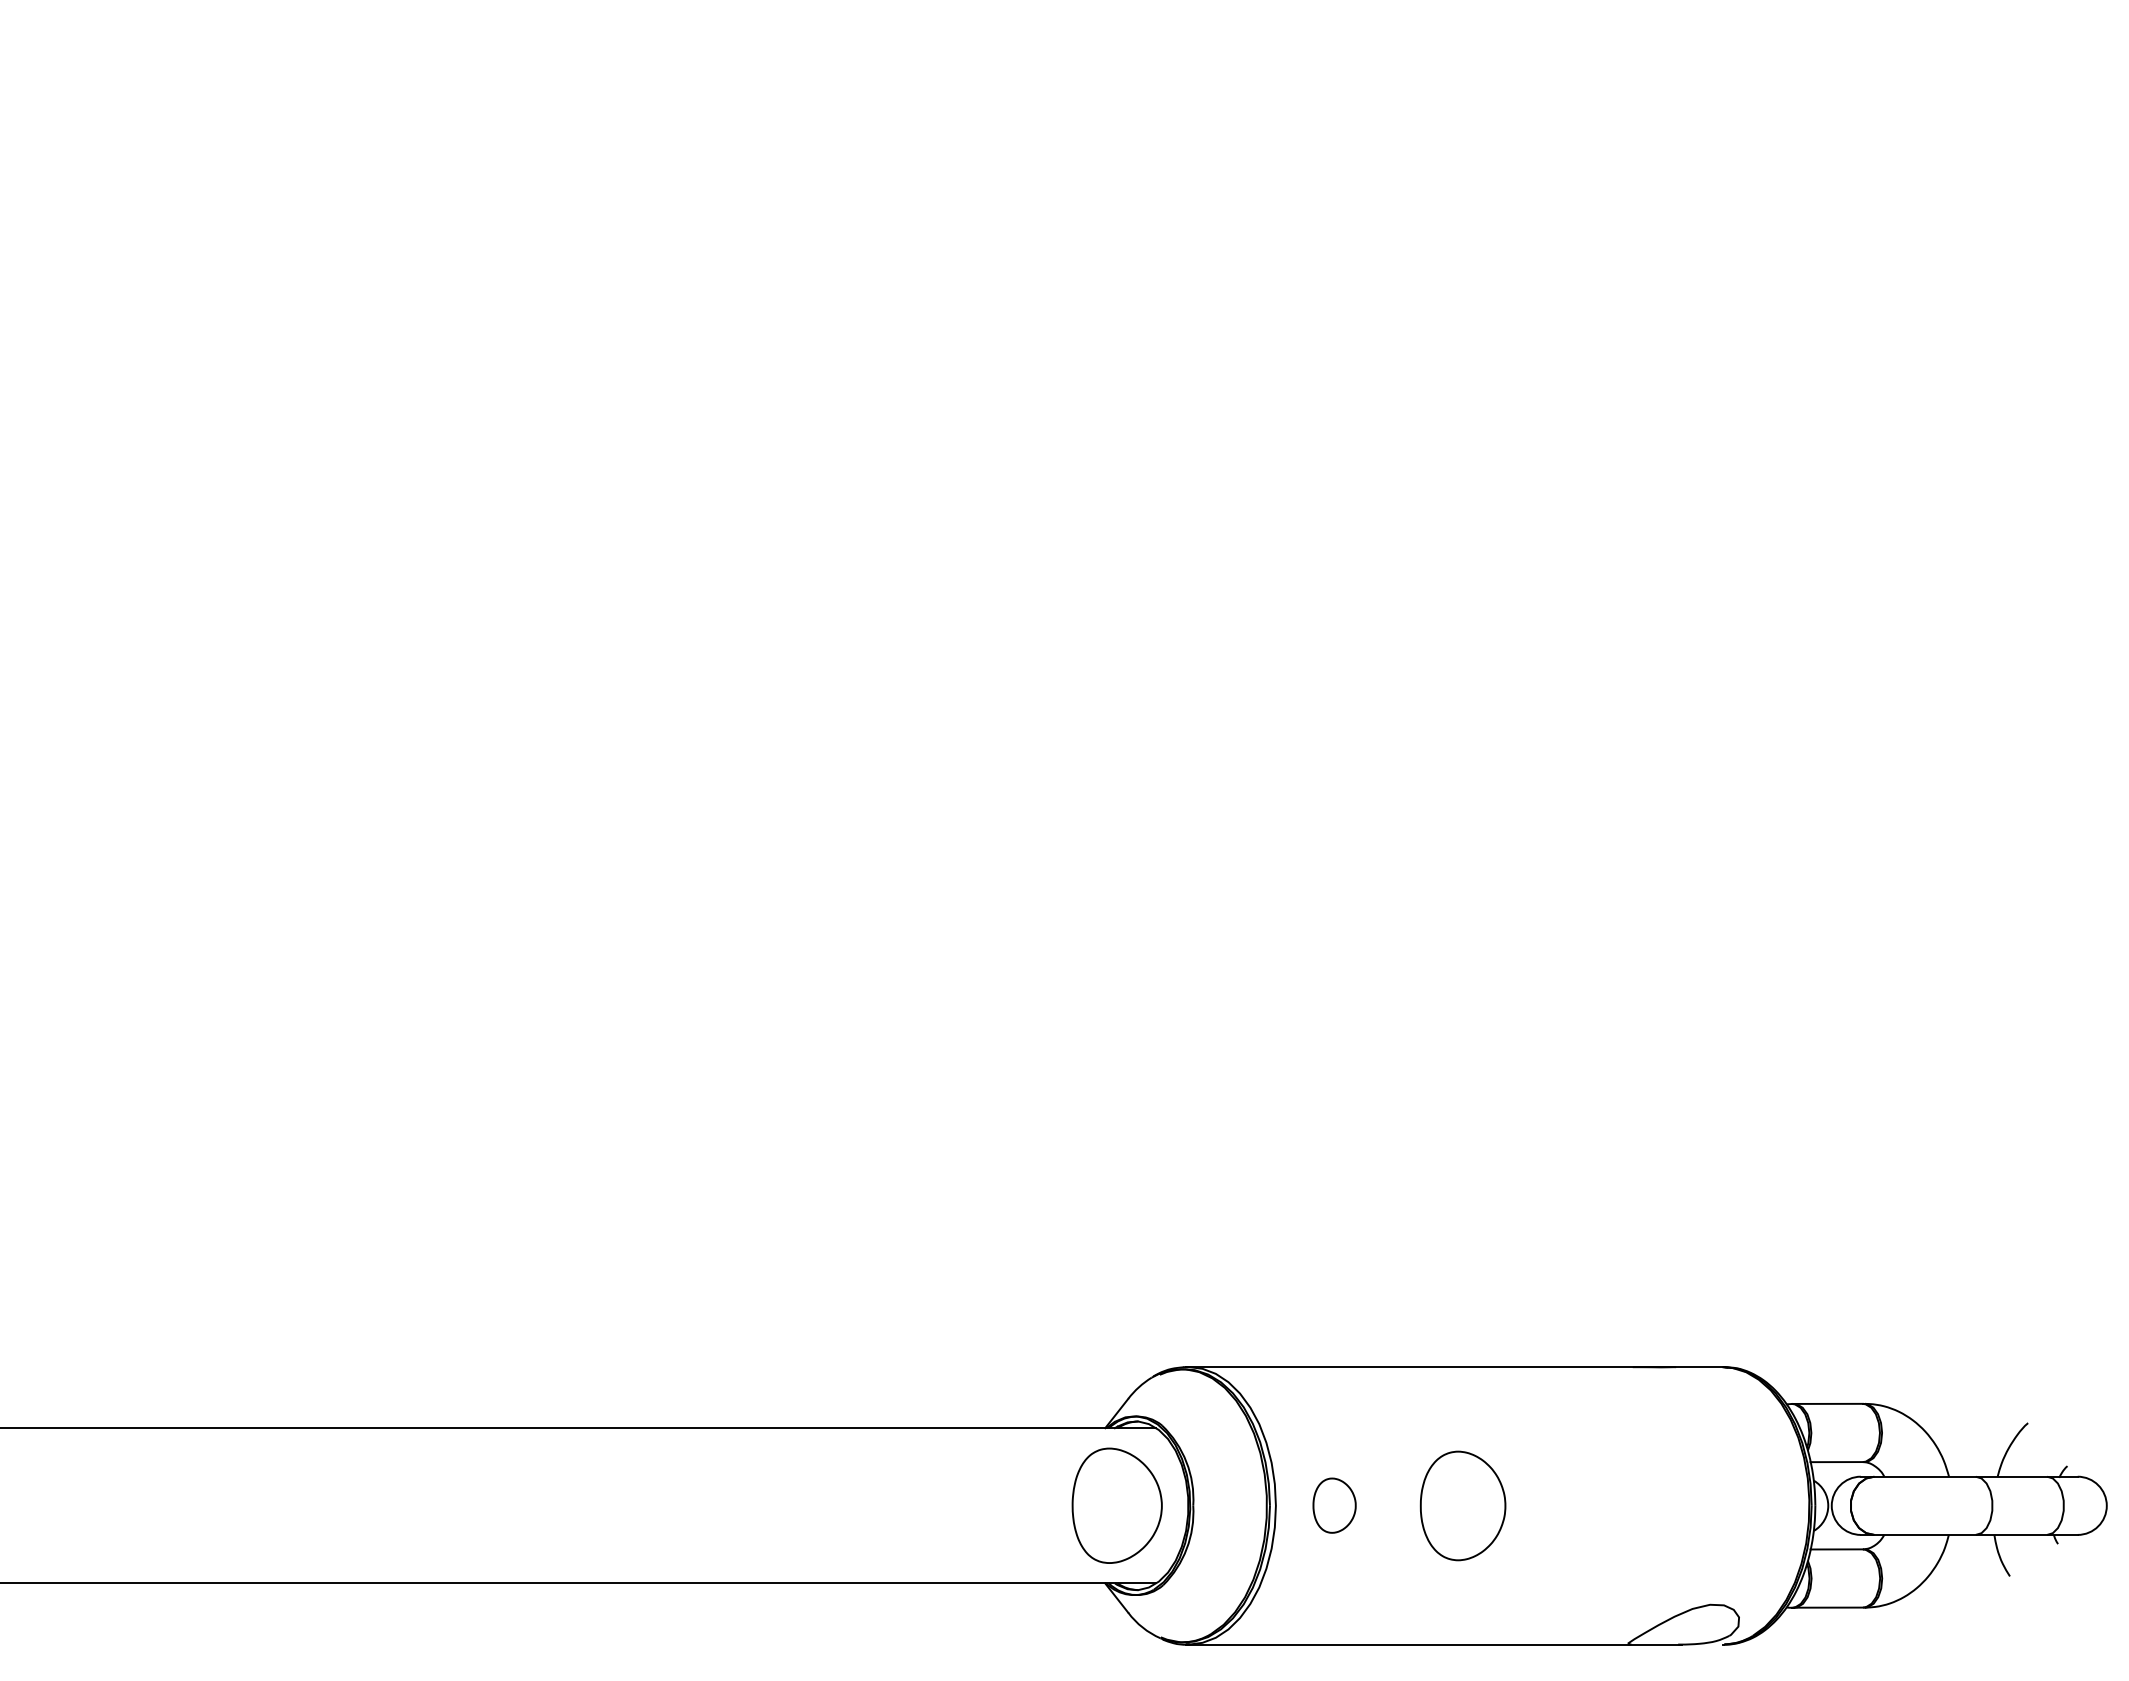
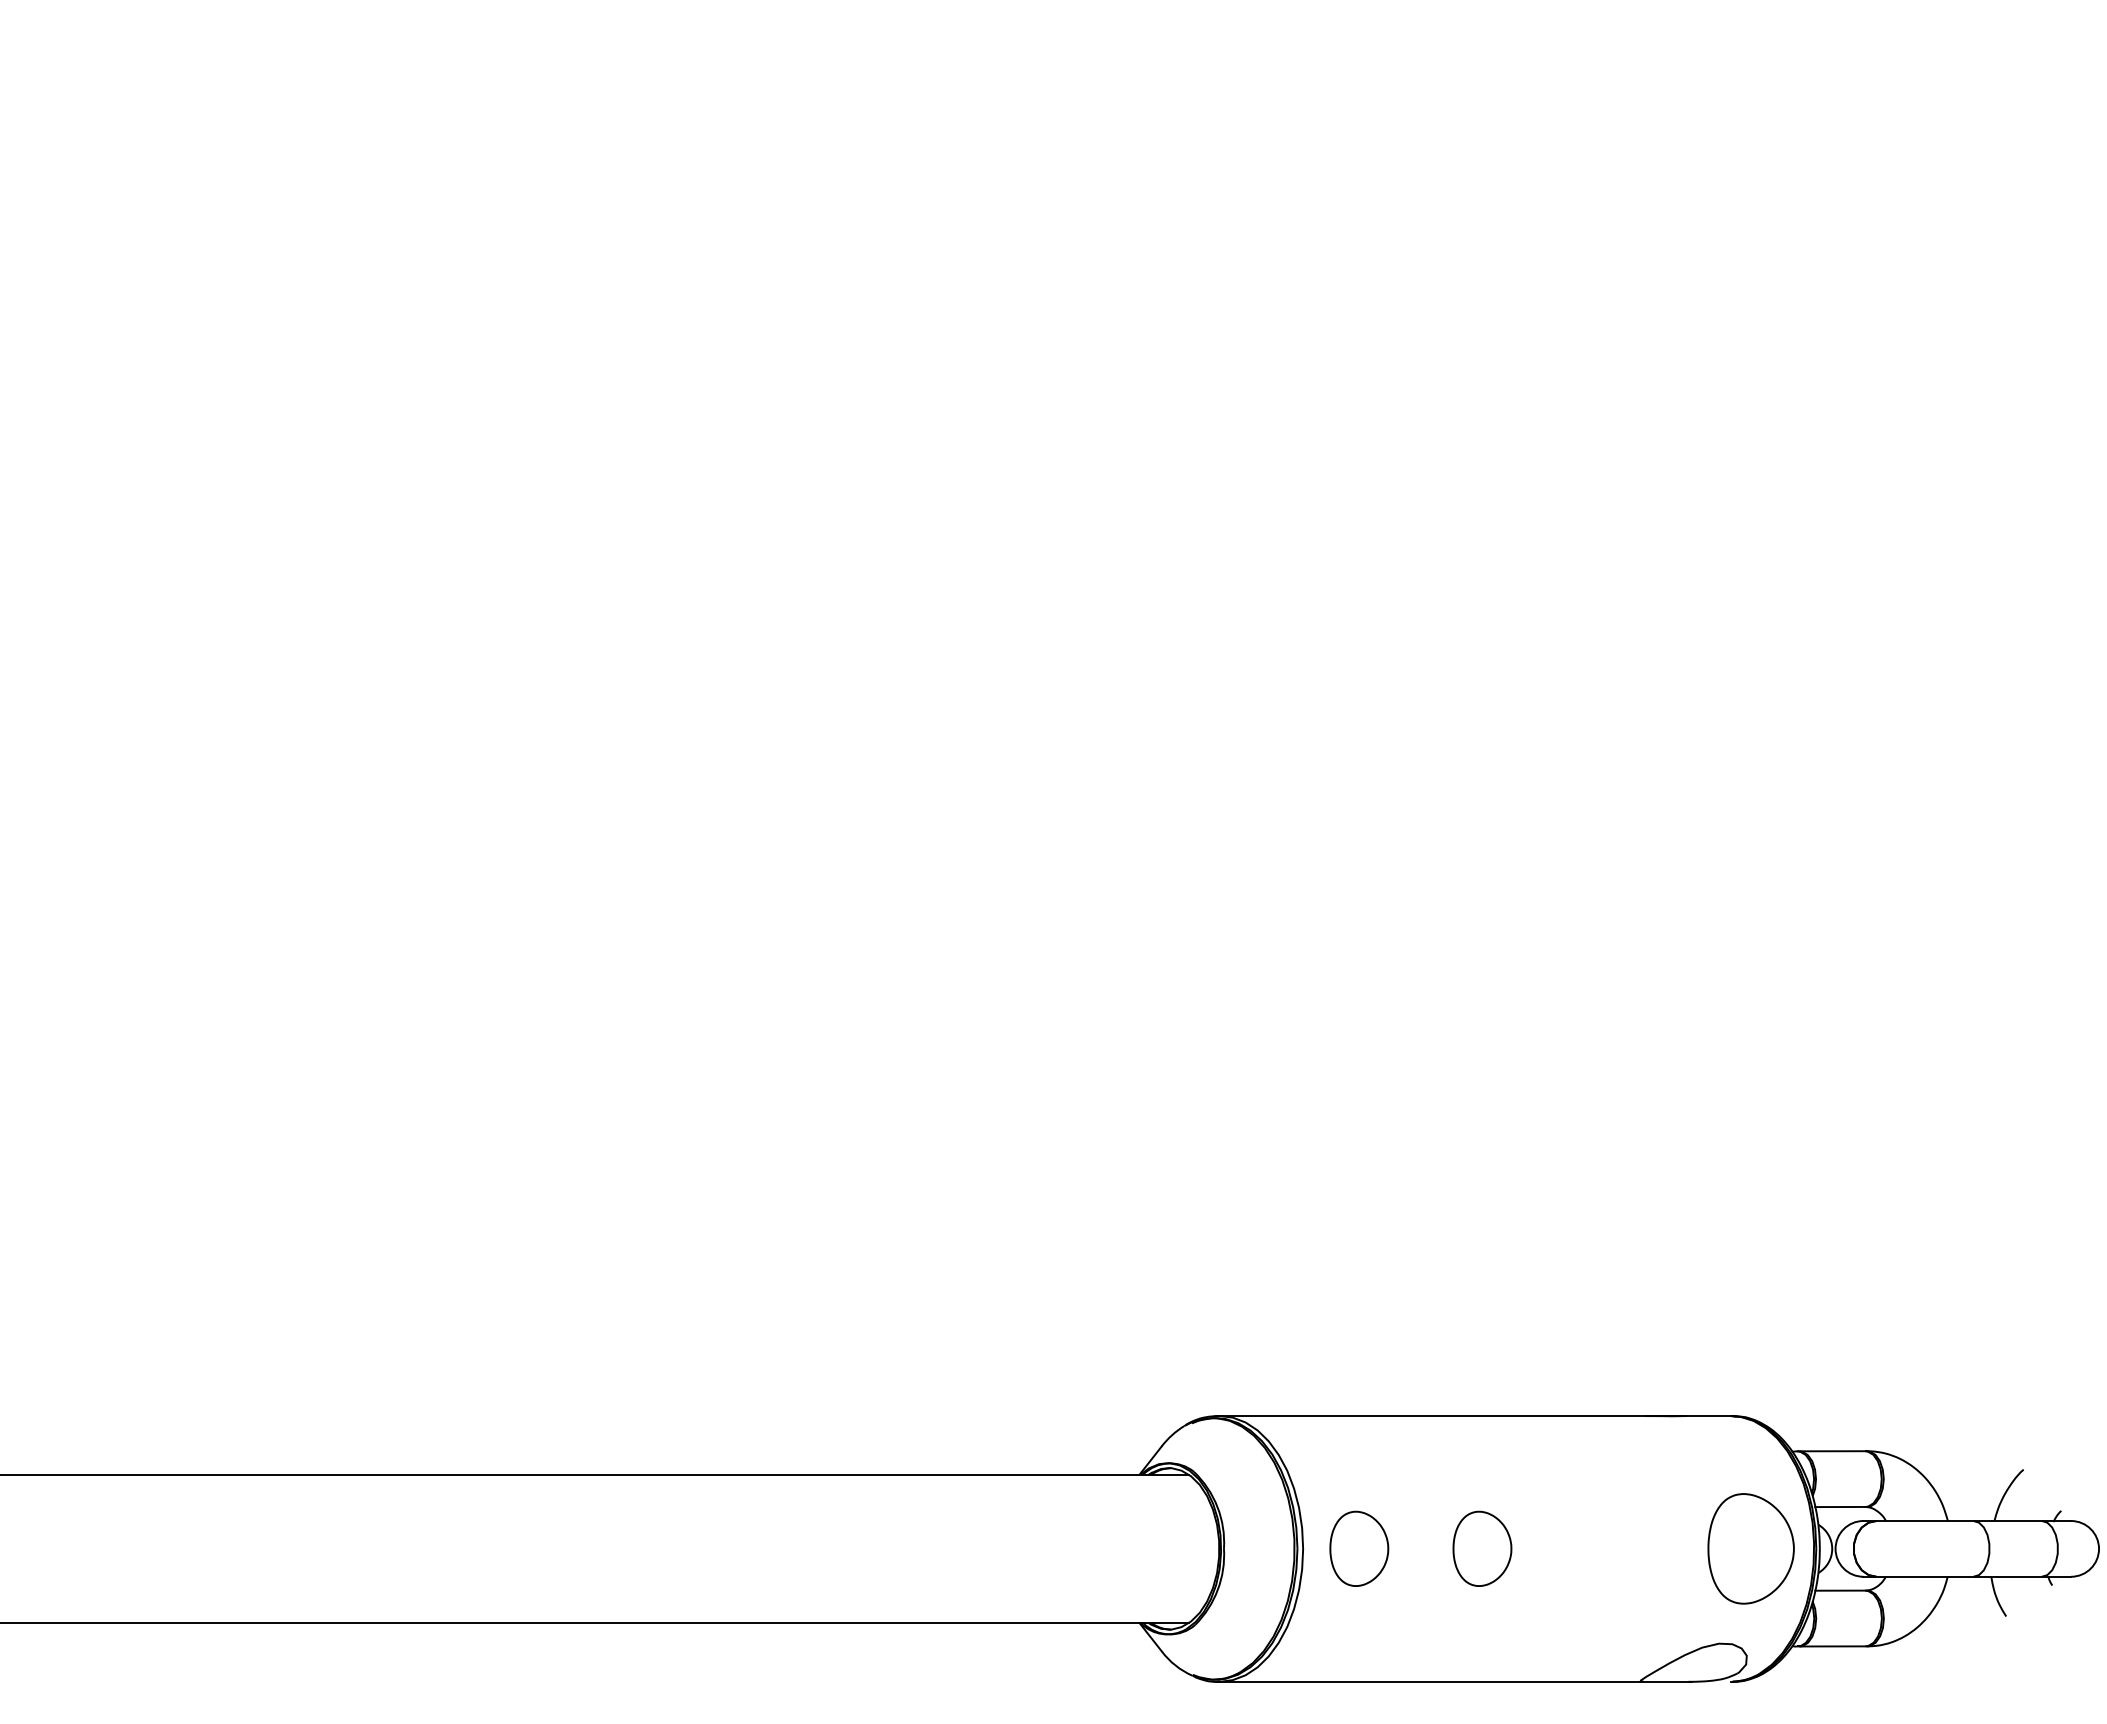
part: (1116, 1505) -> (1750, 1548), moved
part: (1334, 1505) -> (1359, 1548), size x1.43
part: (1463, 1505) -> (1482, 1548), size x0.71

